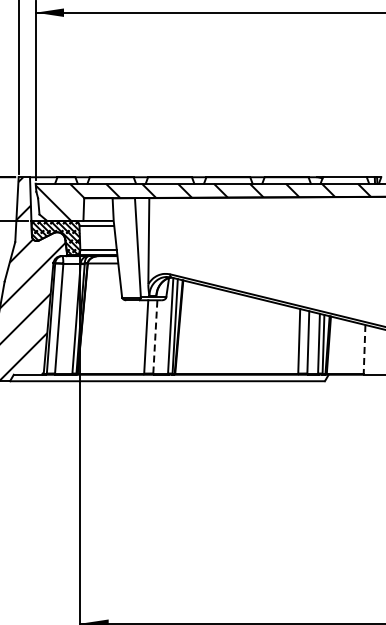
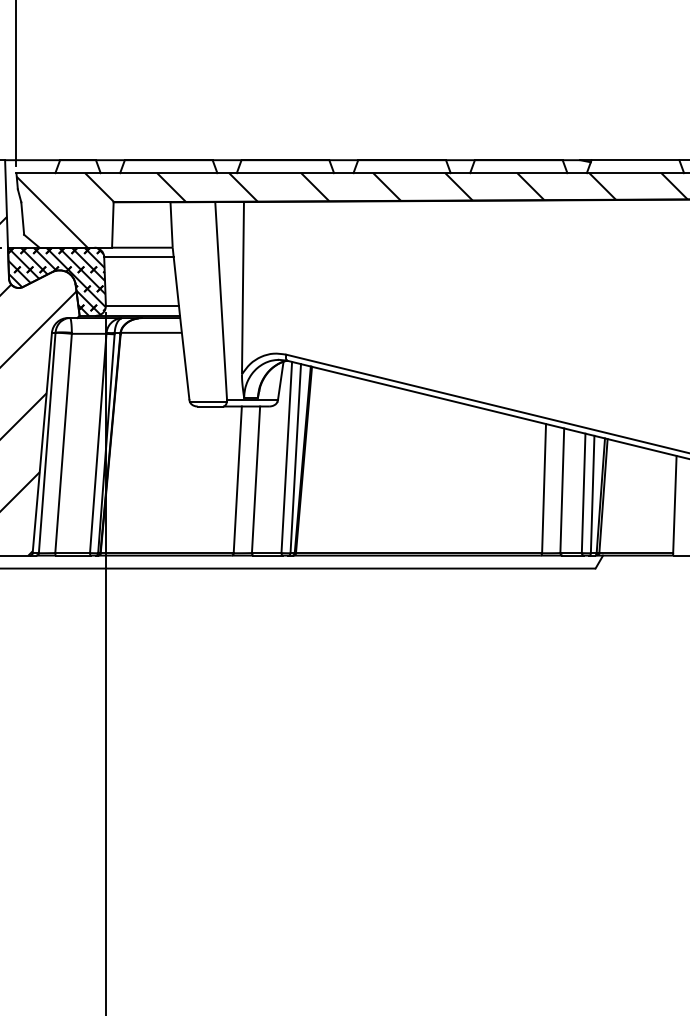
line: (155, 336) -> (256, 478), dashed -> solid
line: (364, 349) -> (674, 505), dashed -> solid

